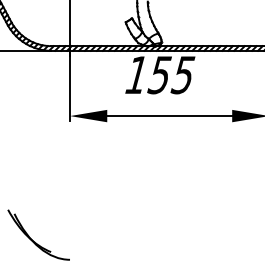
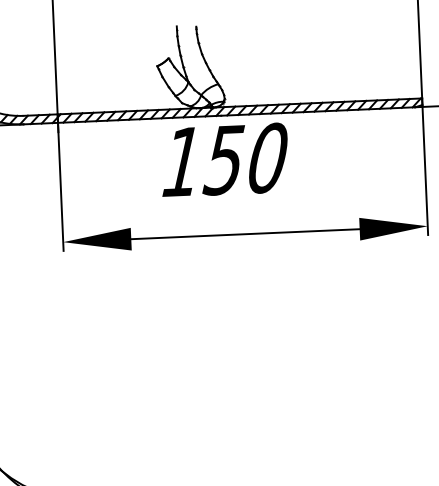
text: (182, 74) -> (265, 157), 155 -> 150

